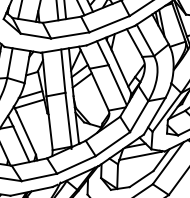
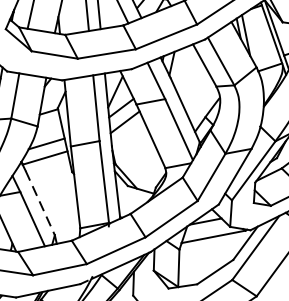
line: (26, 134) -> (40, 204), solid -> dashed

